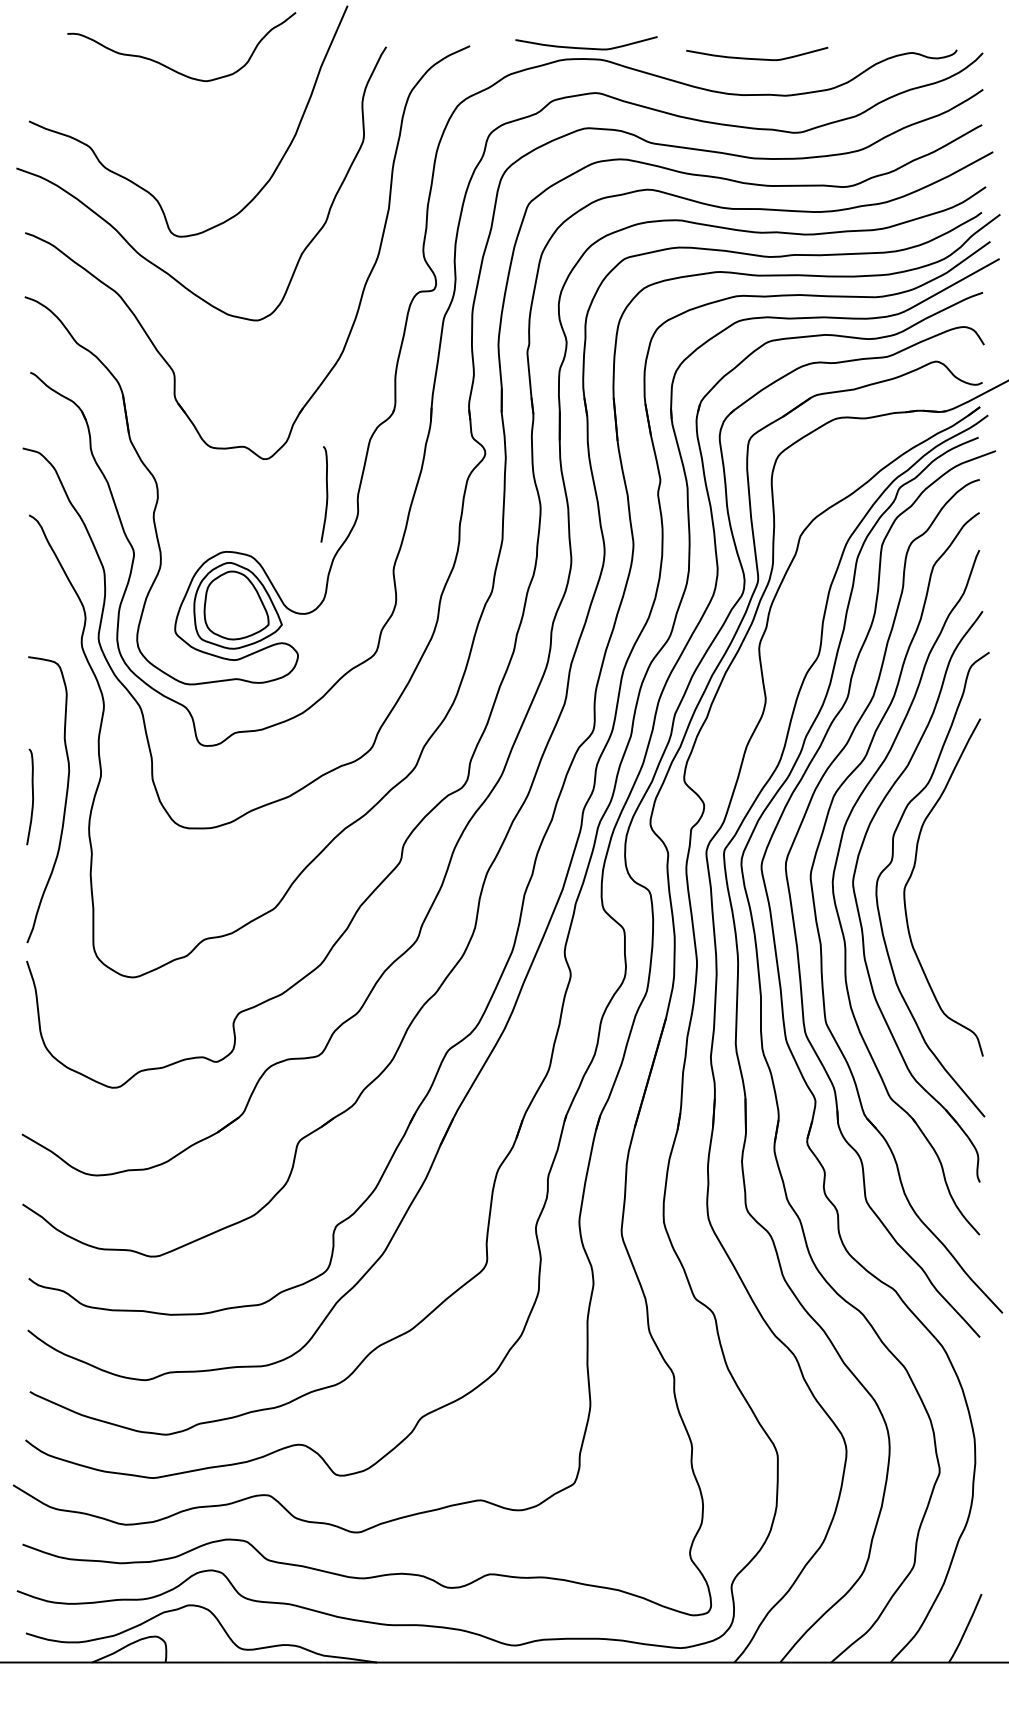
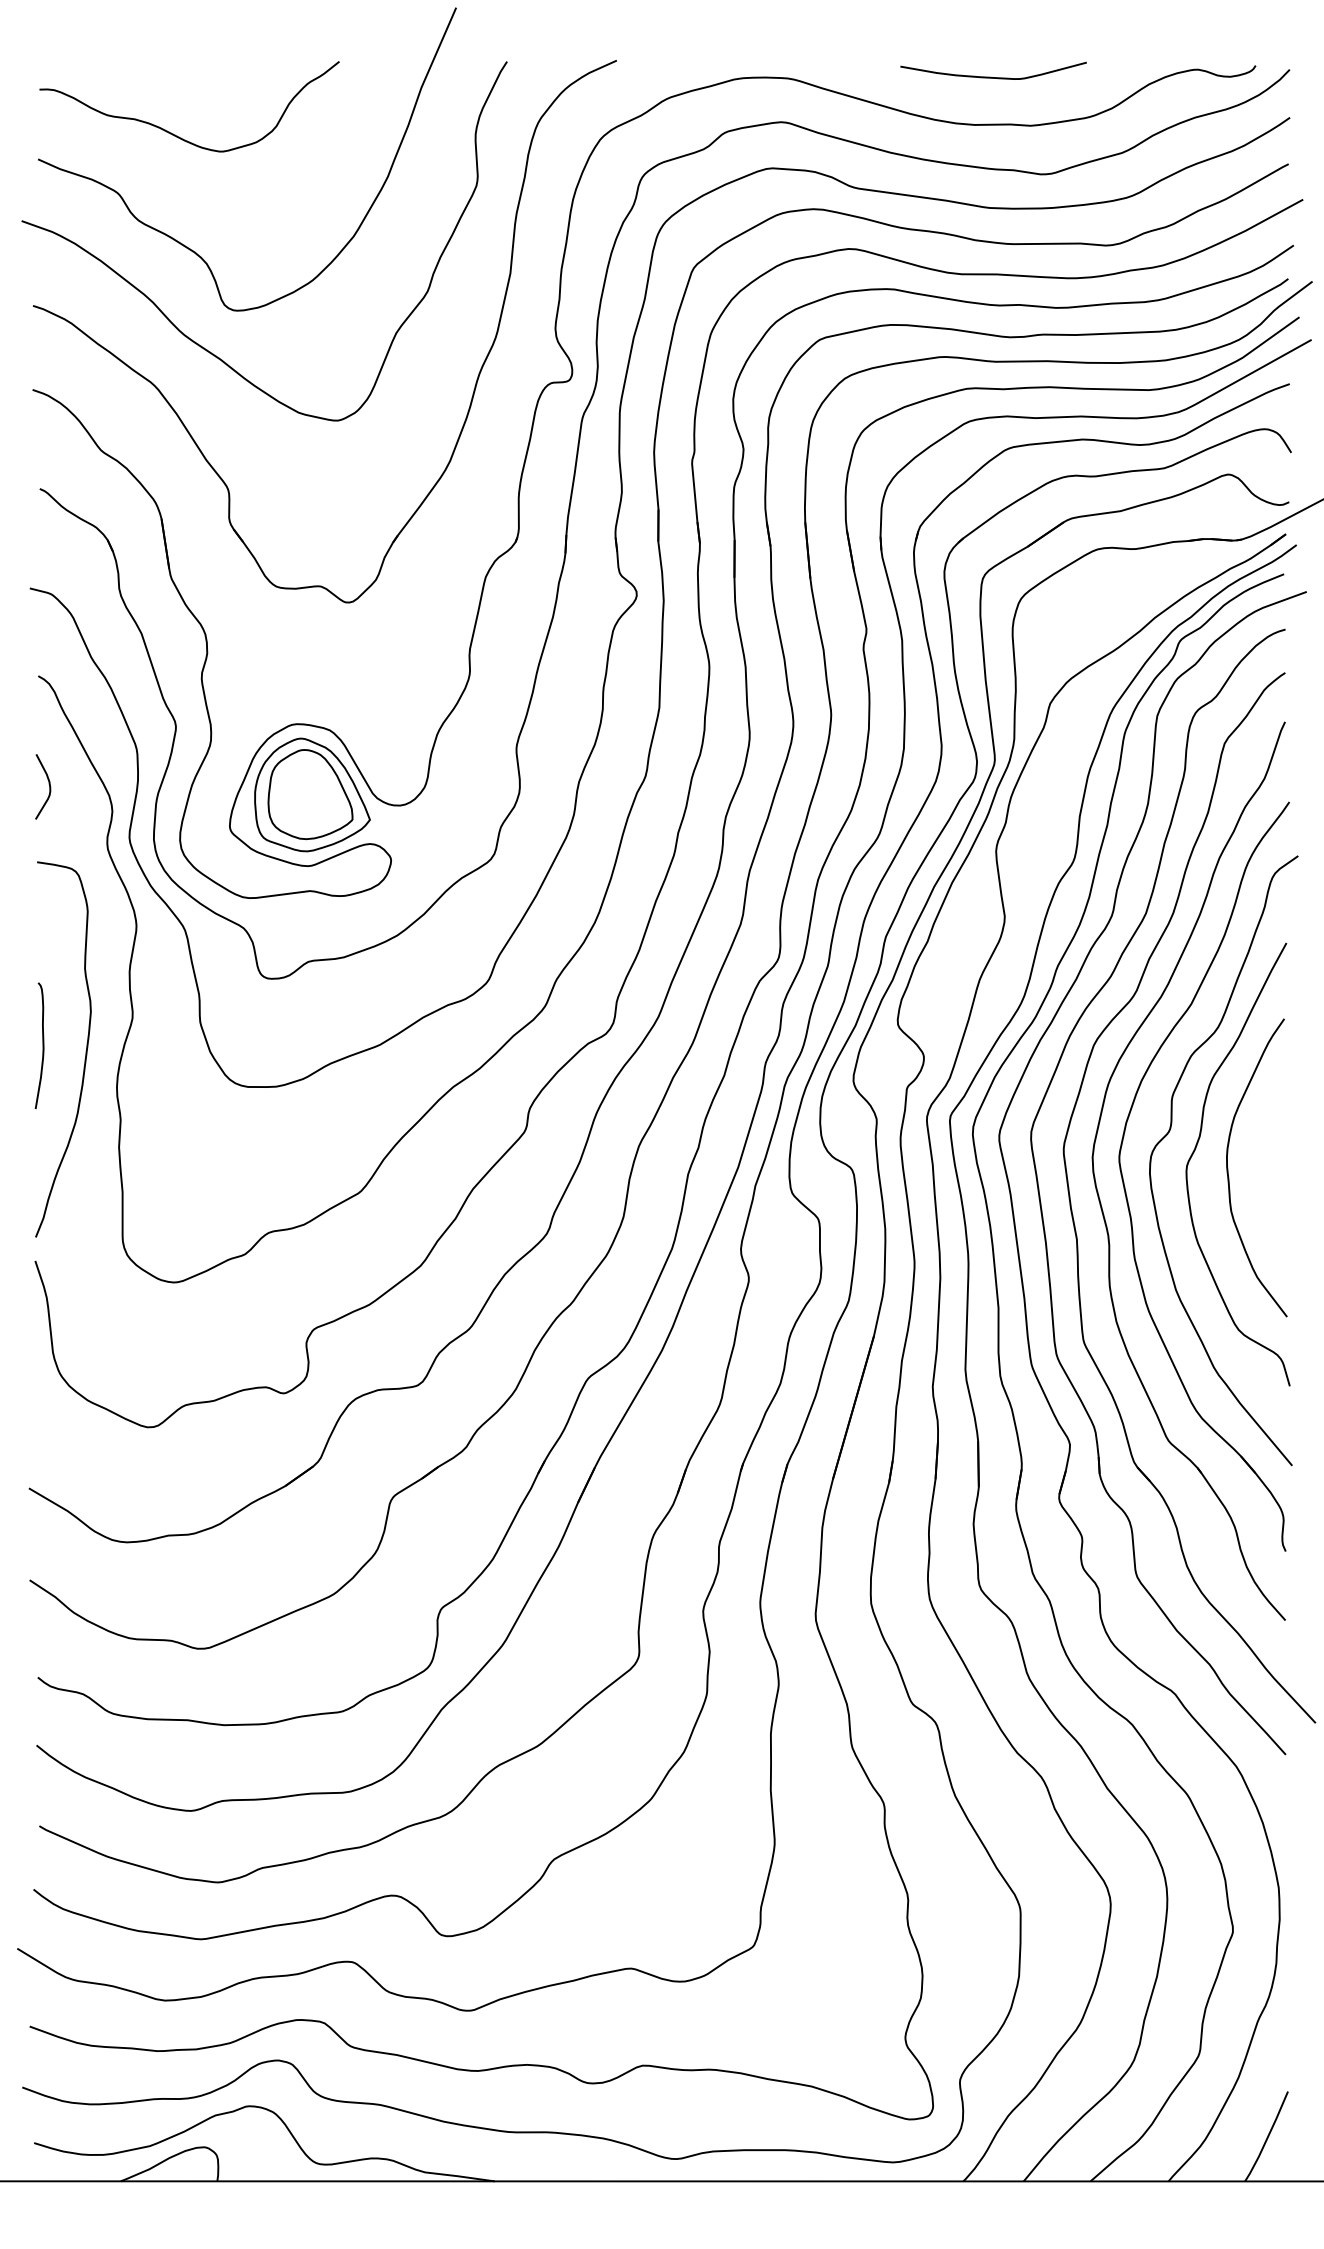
curve: (584, 47) -> (767, 62), removed
curve: (171, 68) -> (175, 134), moved
curve: (326, 494) -> (428, 648), removed
curve: (36, 597) -> (48, 784), added
curve: (936, 890) -> (1228, 1168), added

